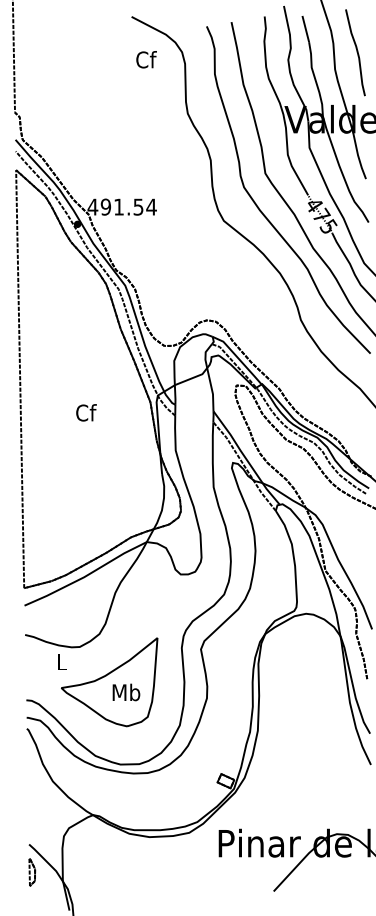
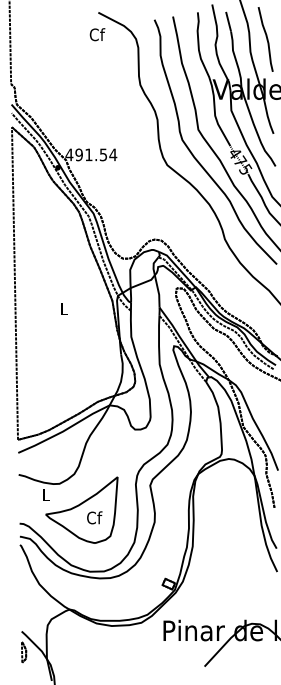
text: (146, 59) -> (97, 34), moved
text: (86, 412) -> (64, 308), Cf -> L
text: (126, 692) -> (94, 517), Mb -> Cf

